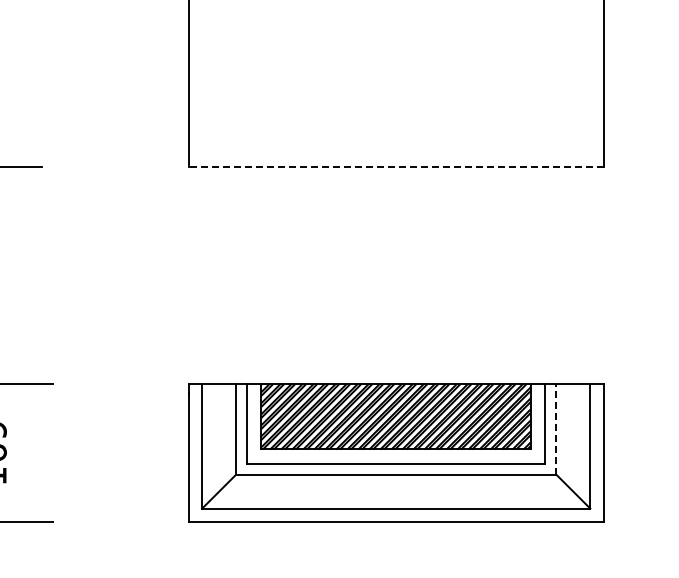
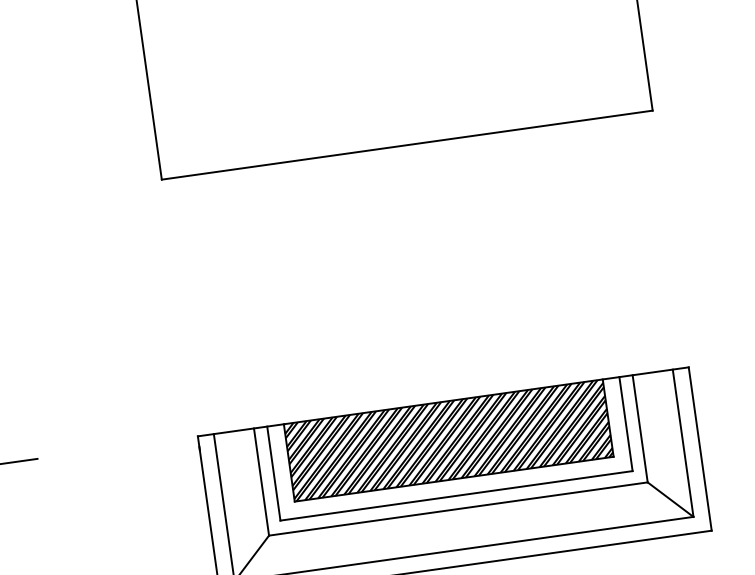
line: (396, 166) -> (407, 144), dashed -> solid
line: (556, 428) -> (640, 427), dashed -> solid

